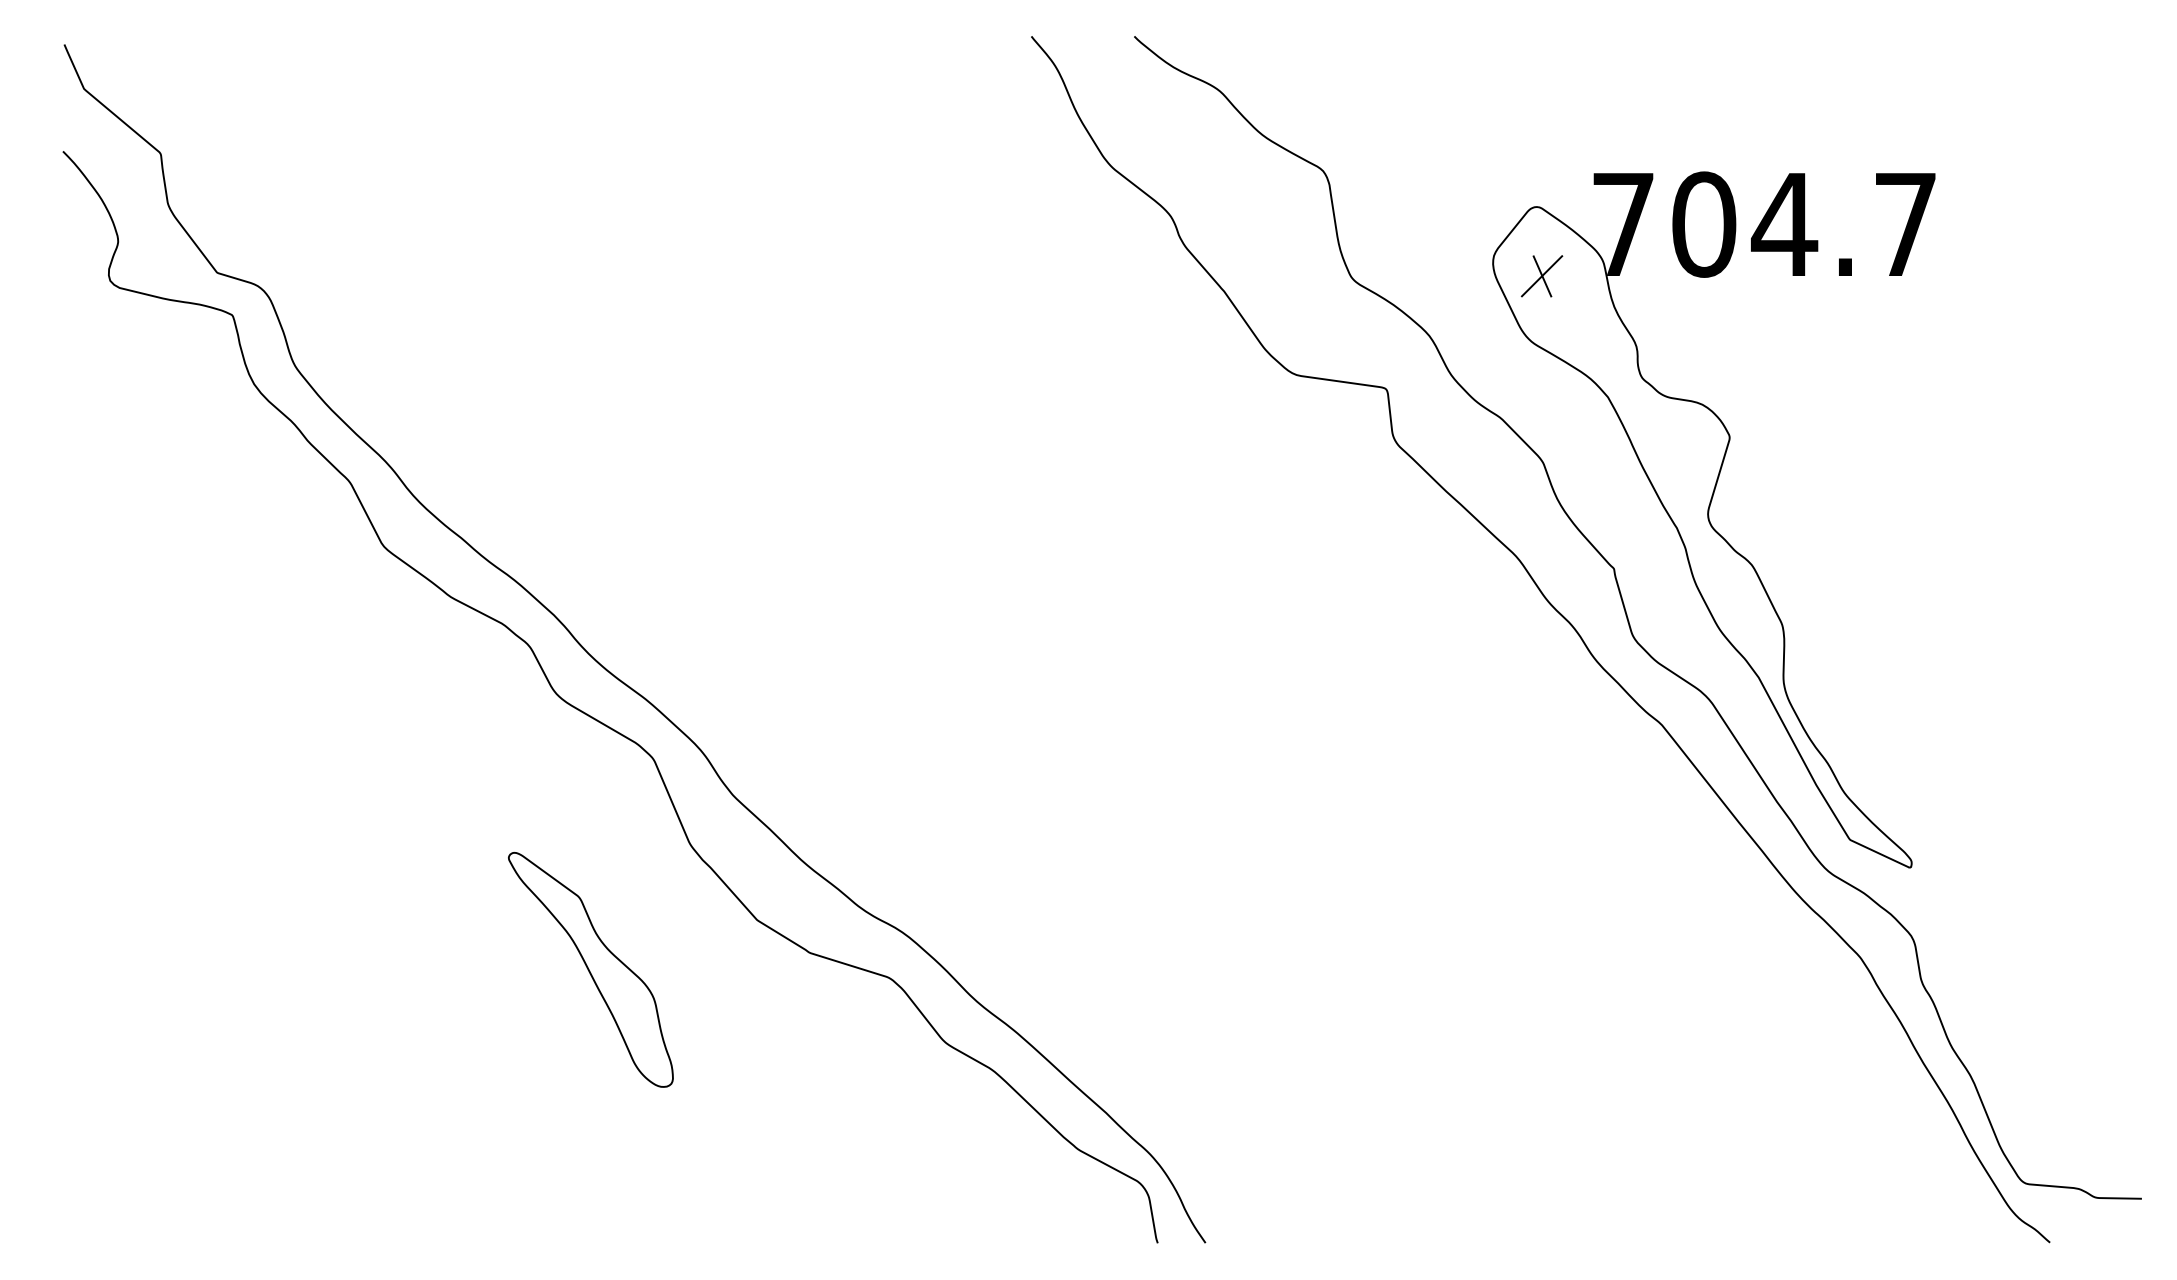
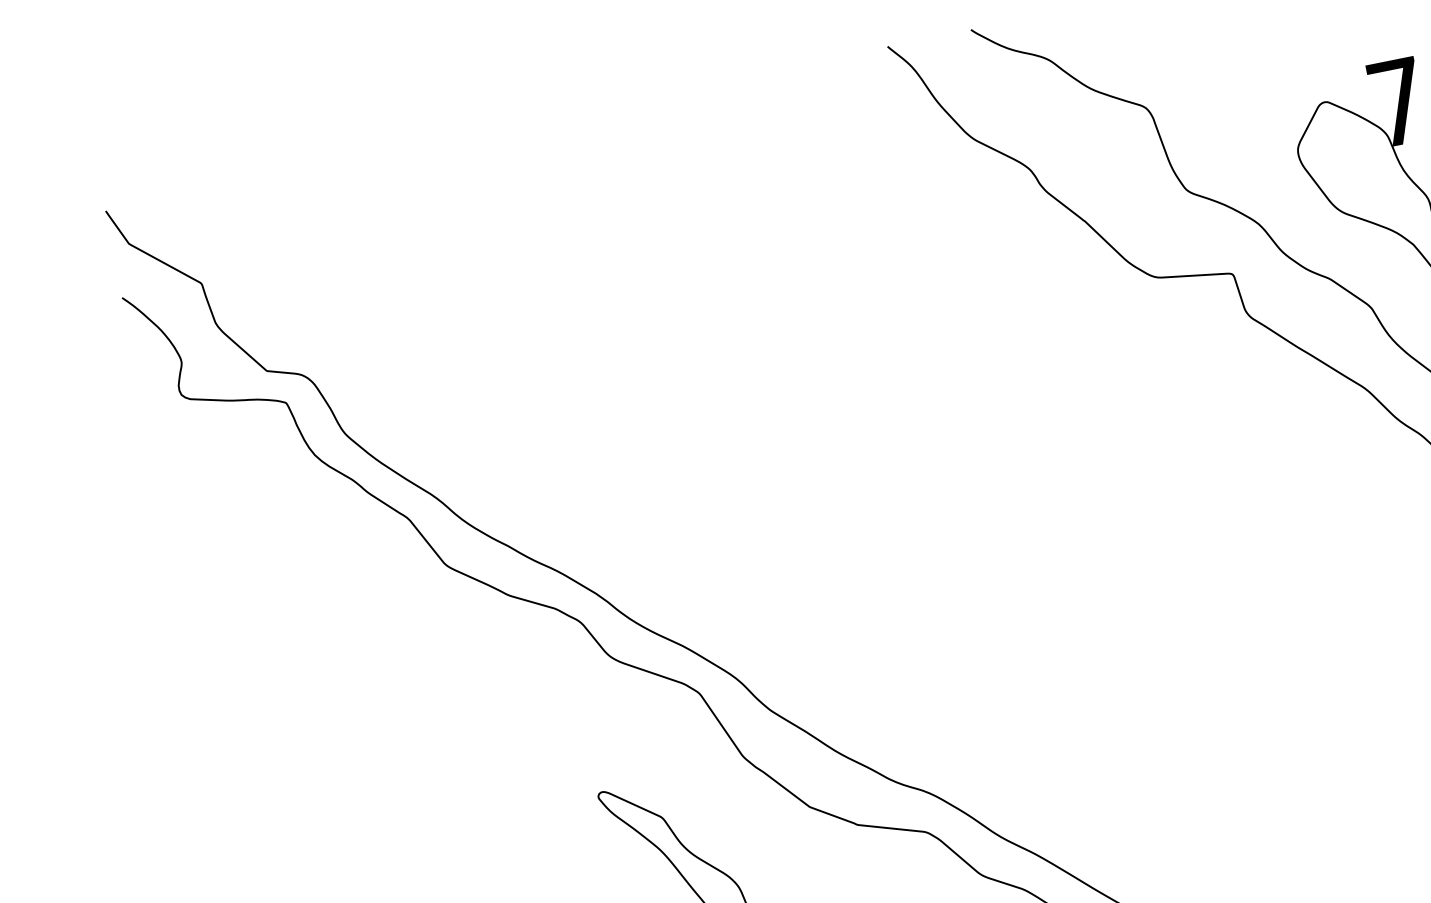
part: (1541, 276) -> (1339, 157), removed

